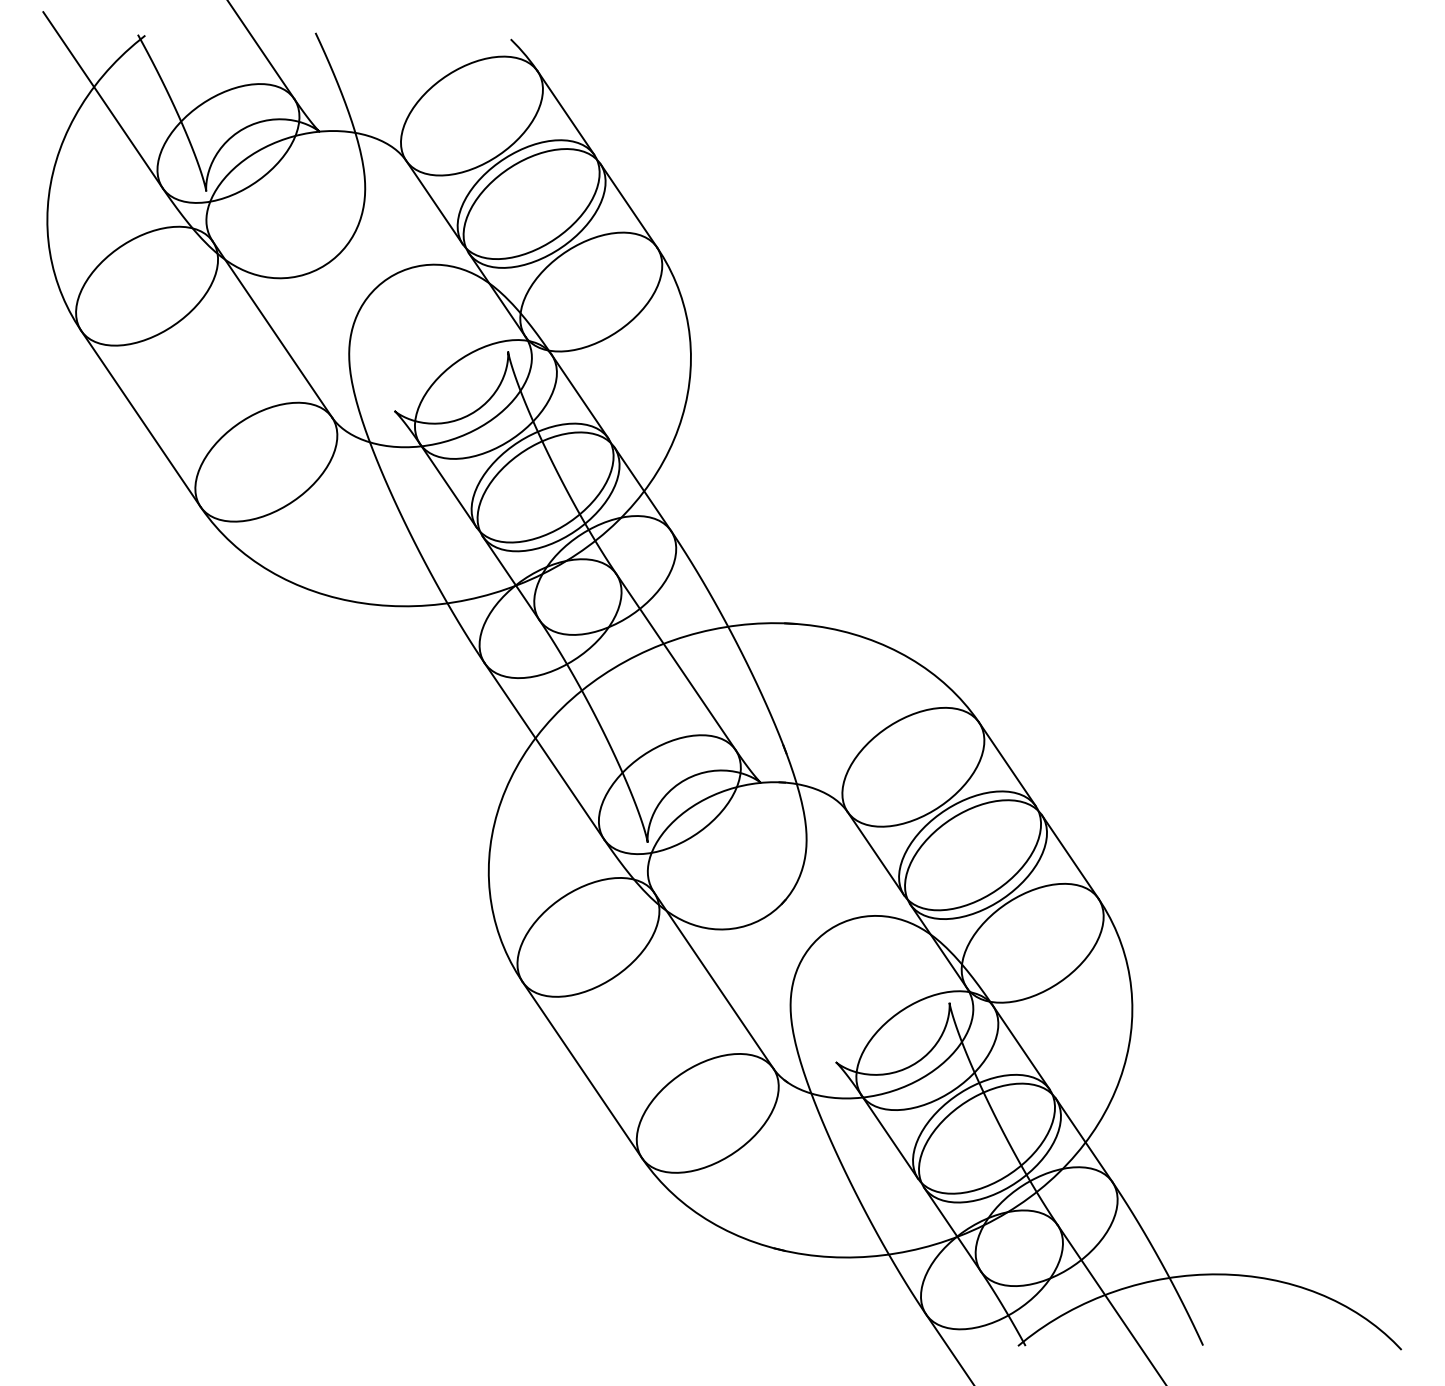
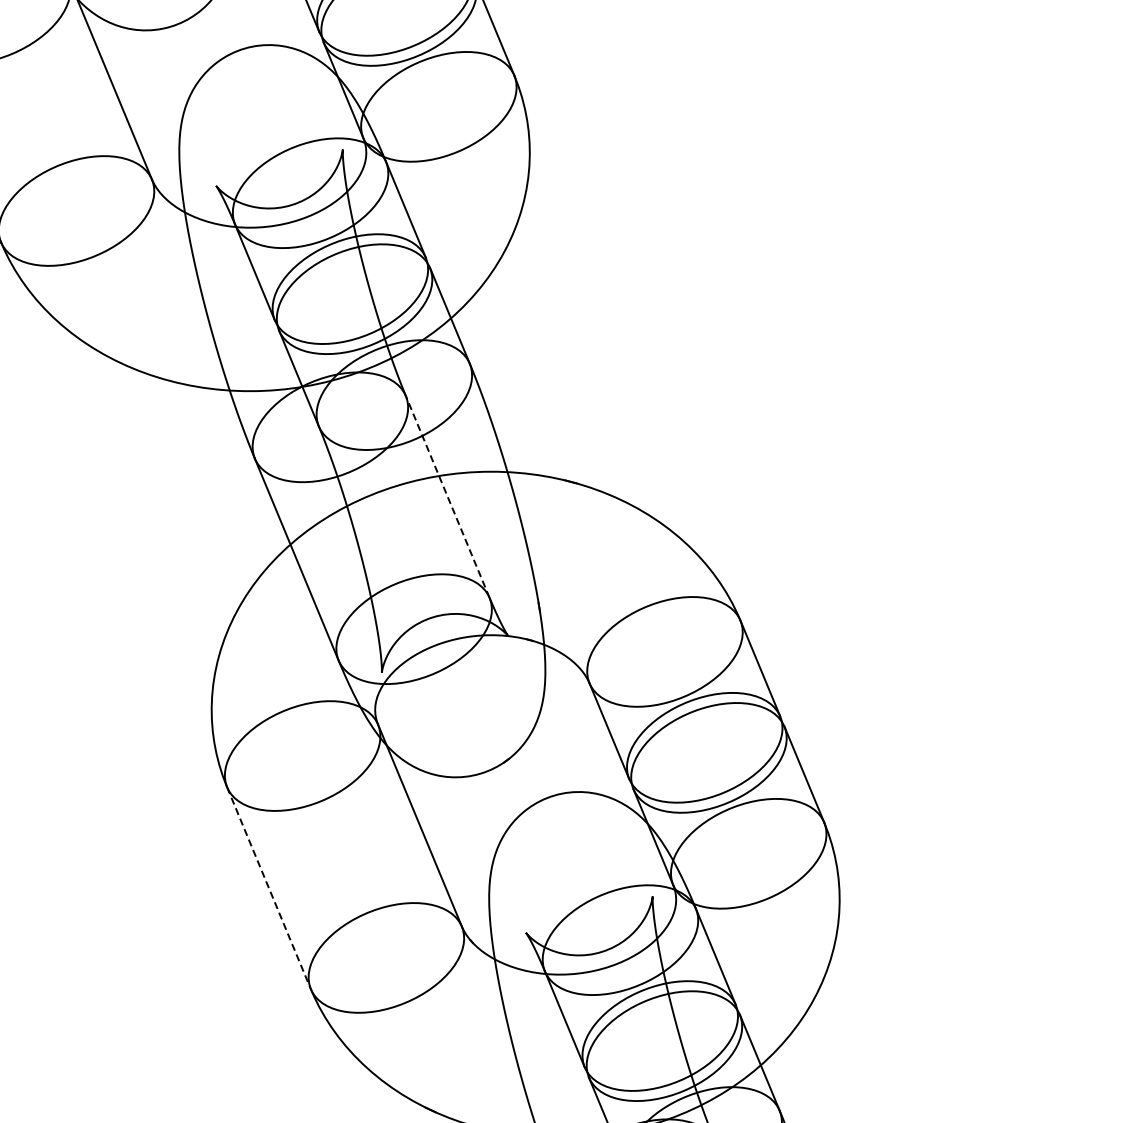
line: (675, 661) -> (447, 496), solid -> dashed
line: (582, 1070) -> (269, 888), solid -> dashed

